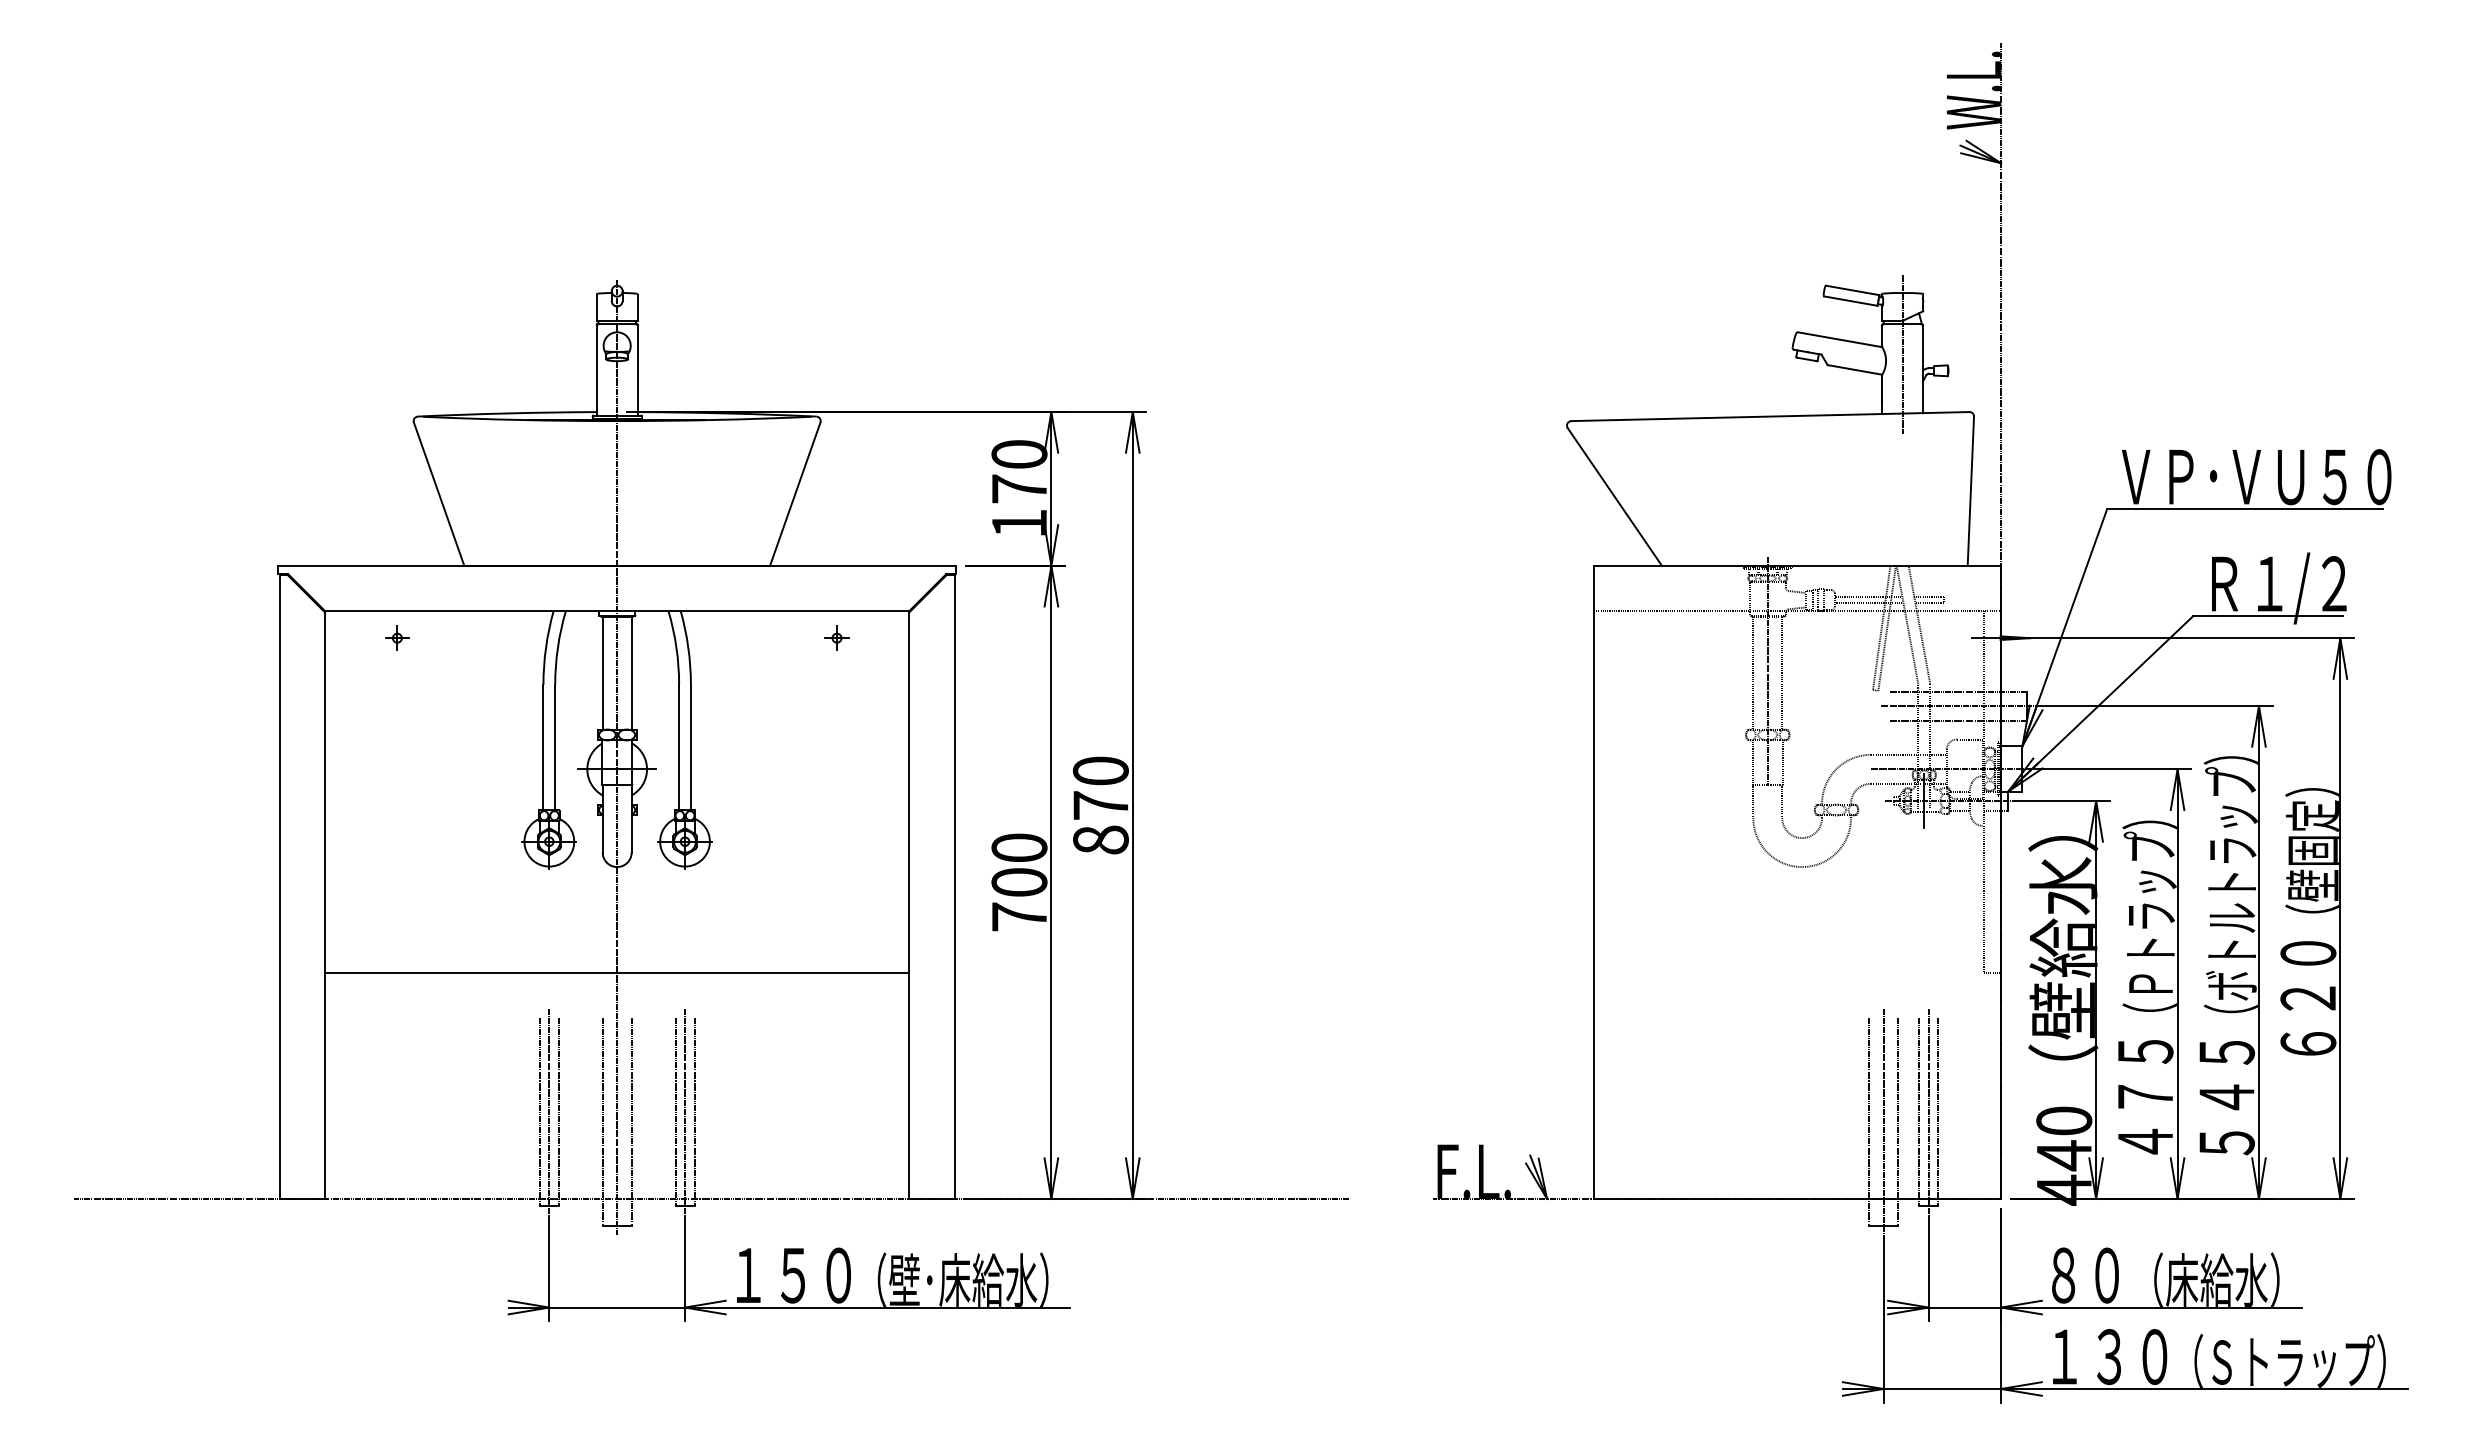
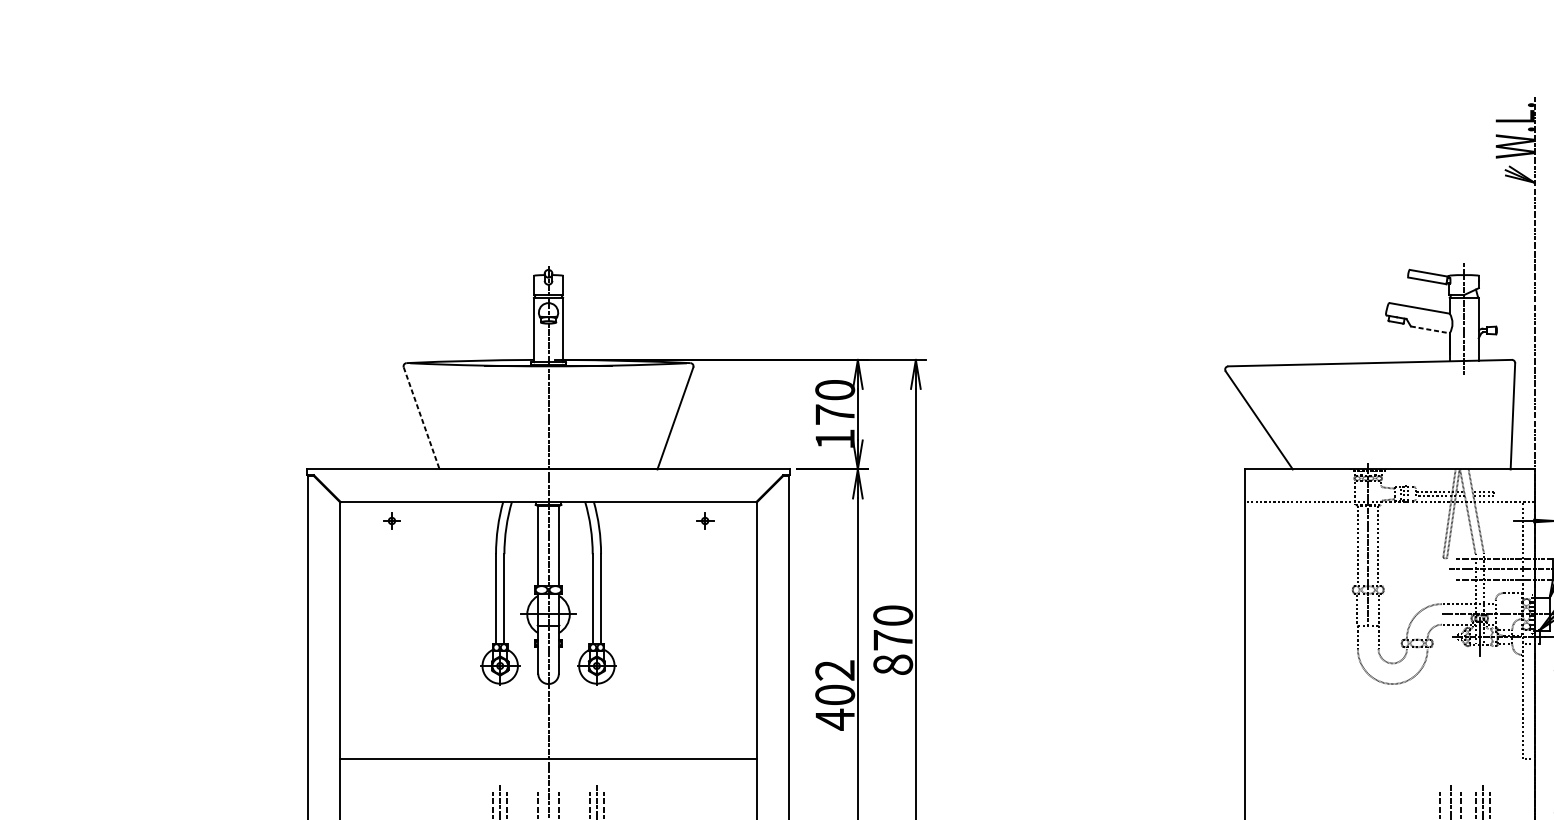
line: (1854, 369) -> (1430, 329), solid -> dashed
line: (439, 494) -> (421, 418), solid -> dashed
text: (1019, 882) -> (835, 695), 700 -> 402

